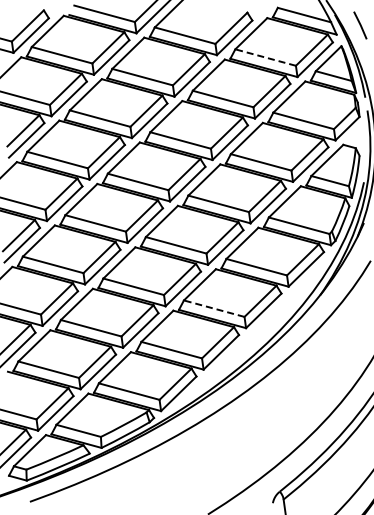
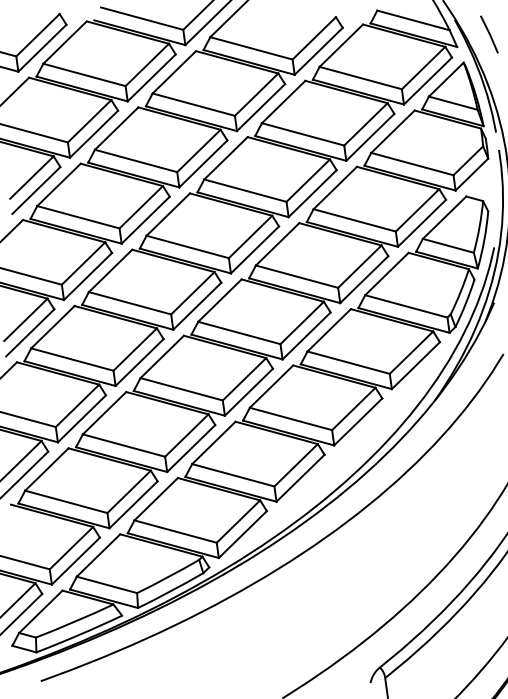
line: (265, 57) -> (360, 77), dashed -> solid
line: (213, 308) -> (289, 418), dashed -> solid

